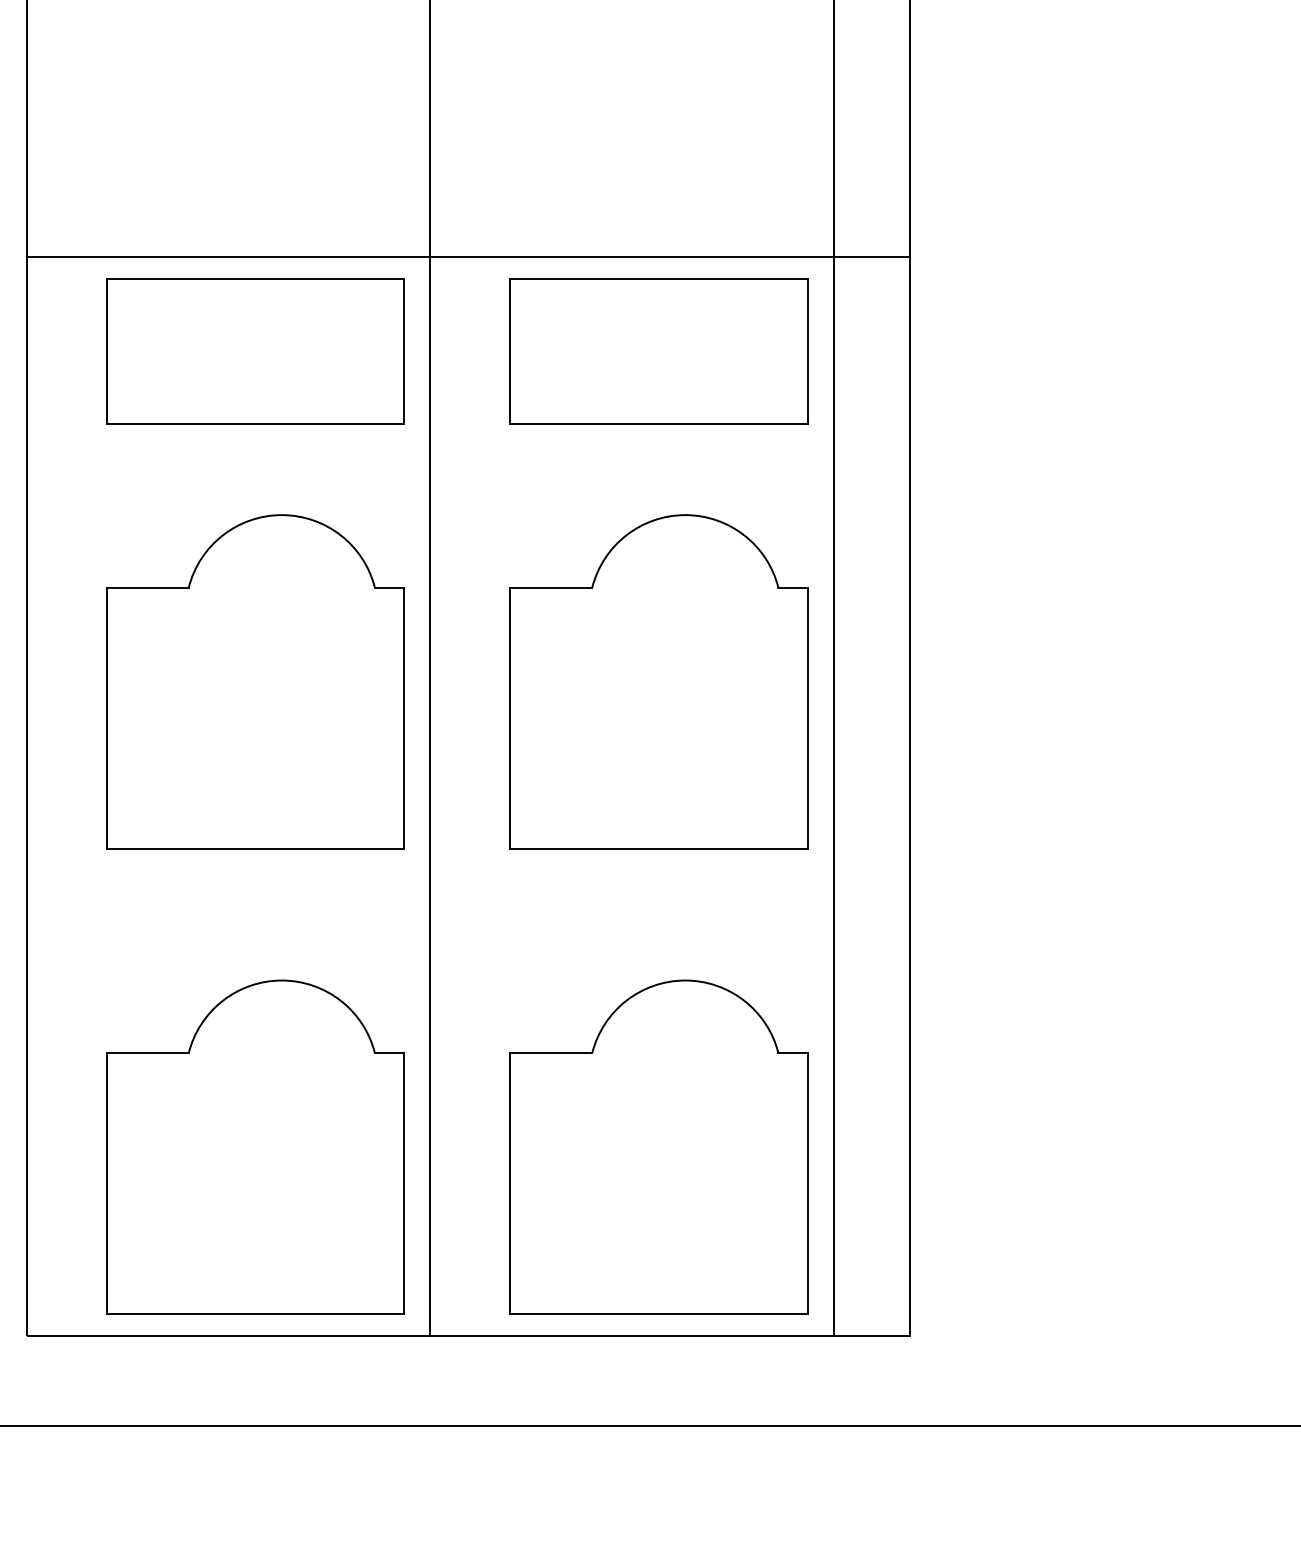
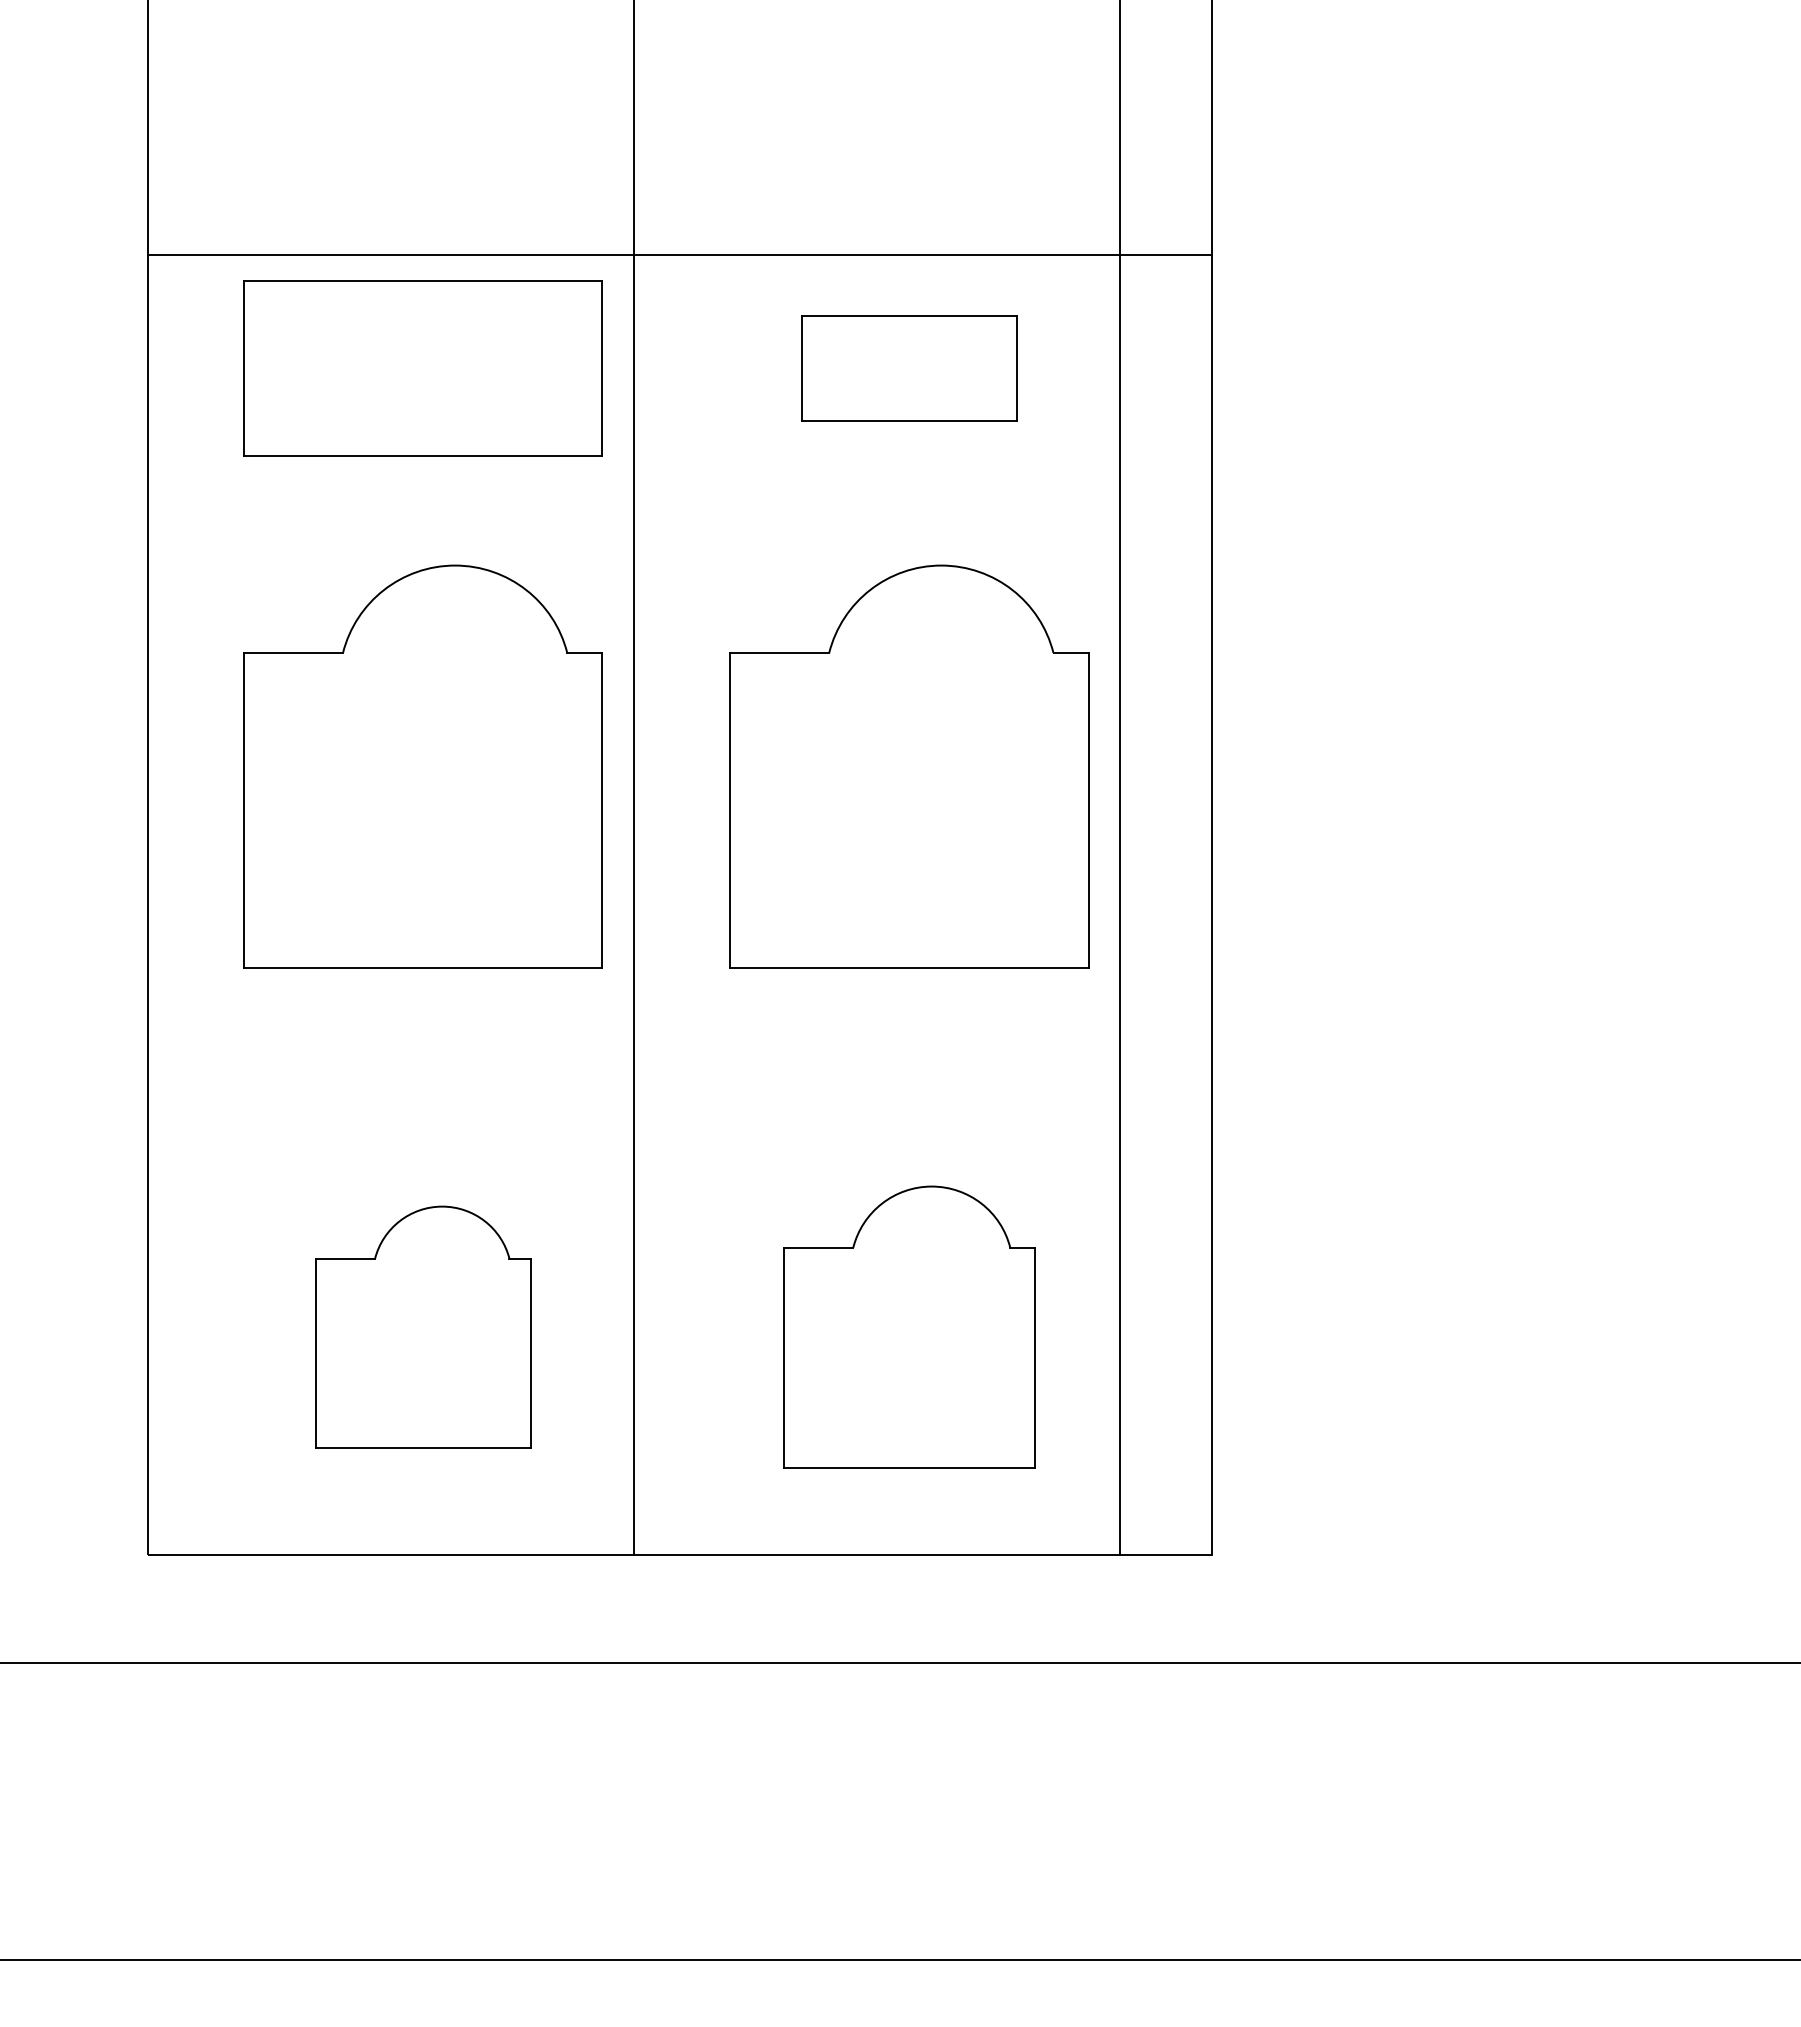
part: (658, 351) -> (909, 368), size x0.6
part: (254, 1146) -> (422, 1326), size x0.6
part: (658, 1146) -> (909, 1326), size x0.7

